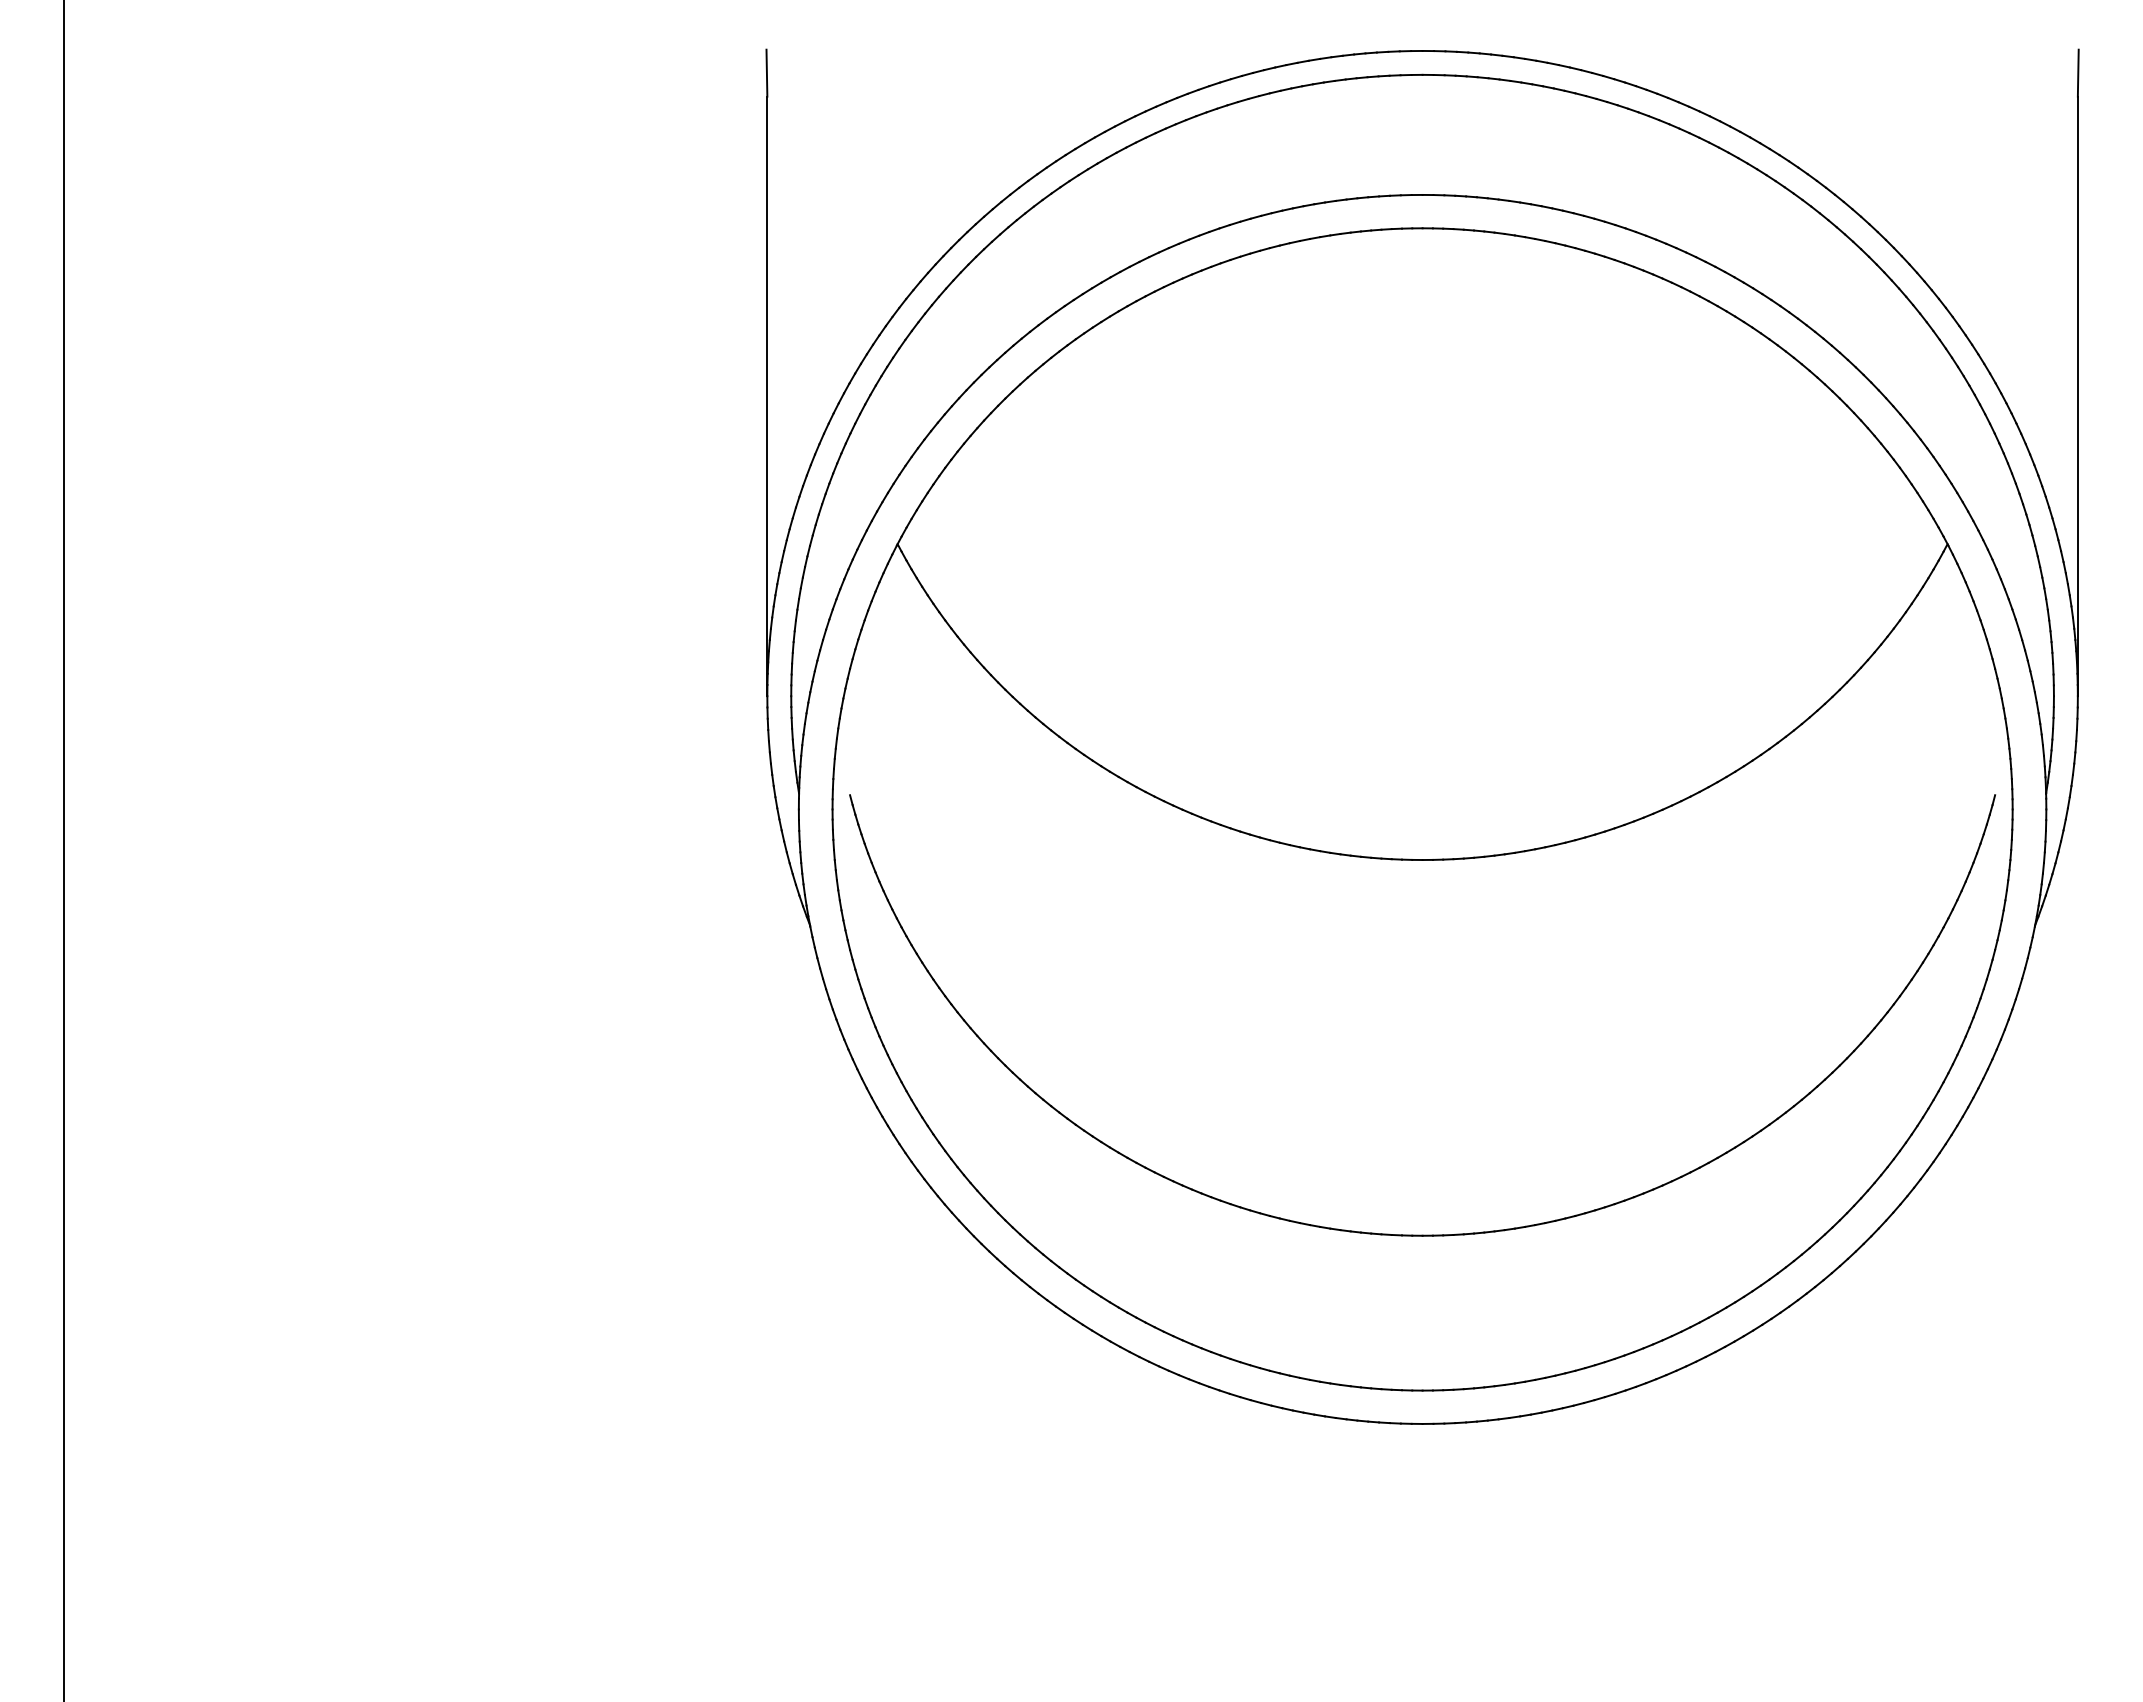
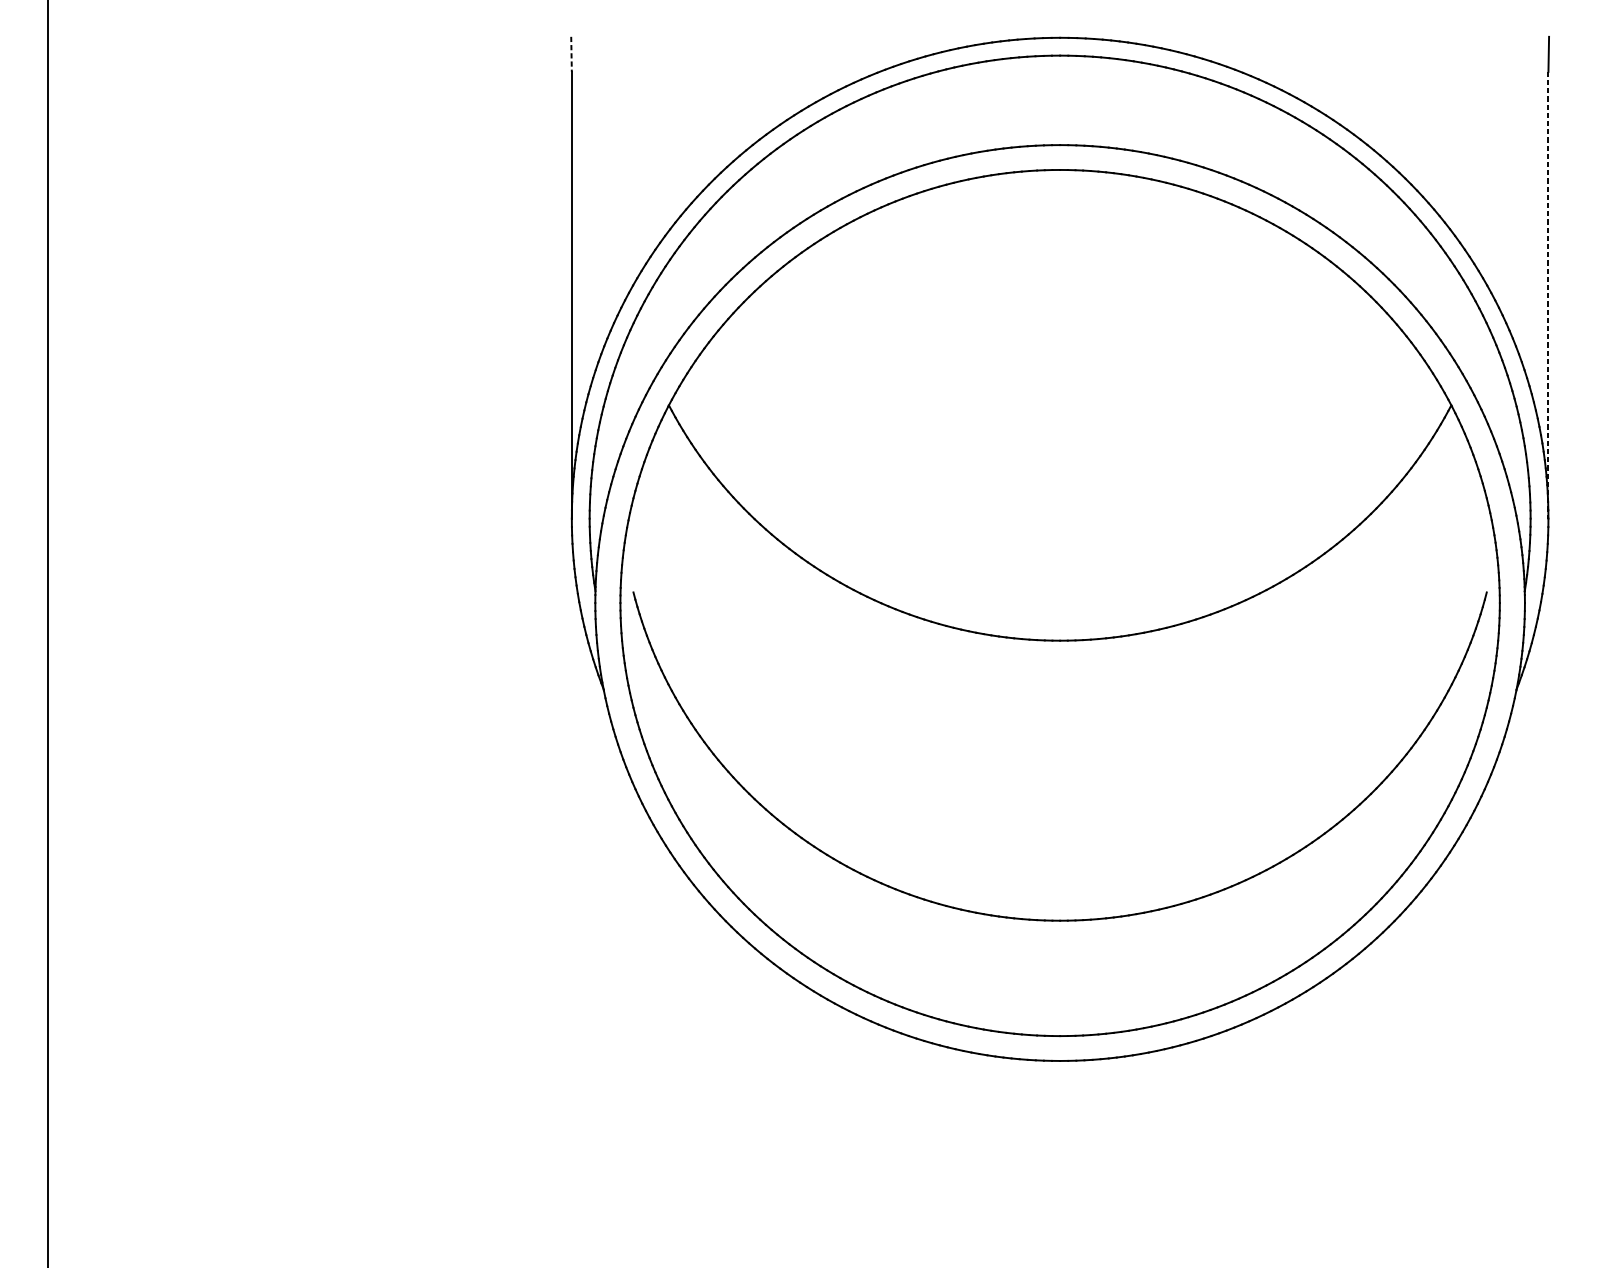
line: (766, 73) -> (571, 54), solid -> dashed
line: (2077, 396) -> (1548, 295), solid -> dashed

